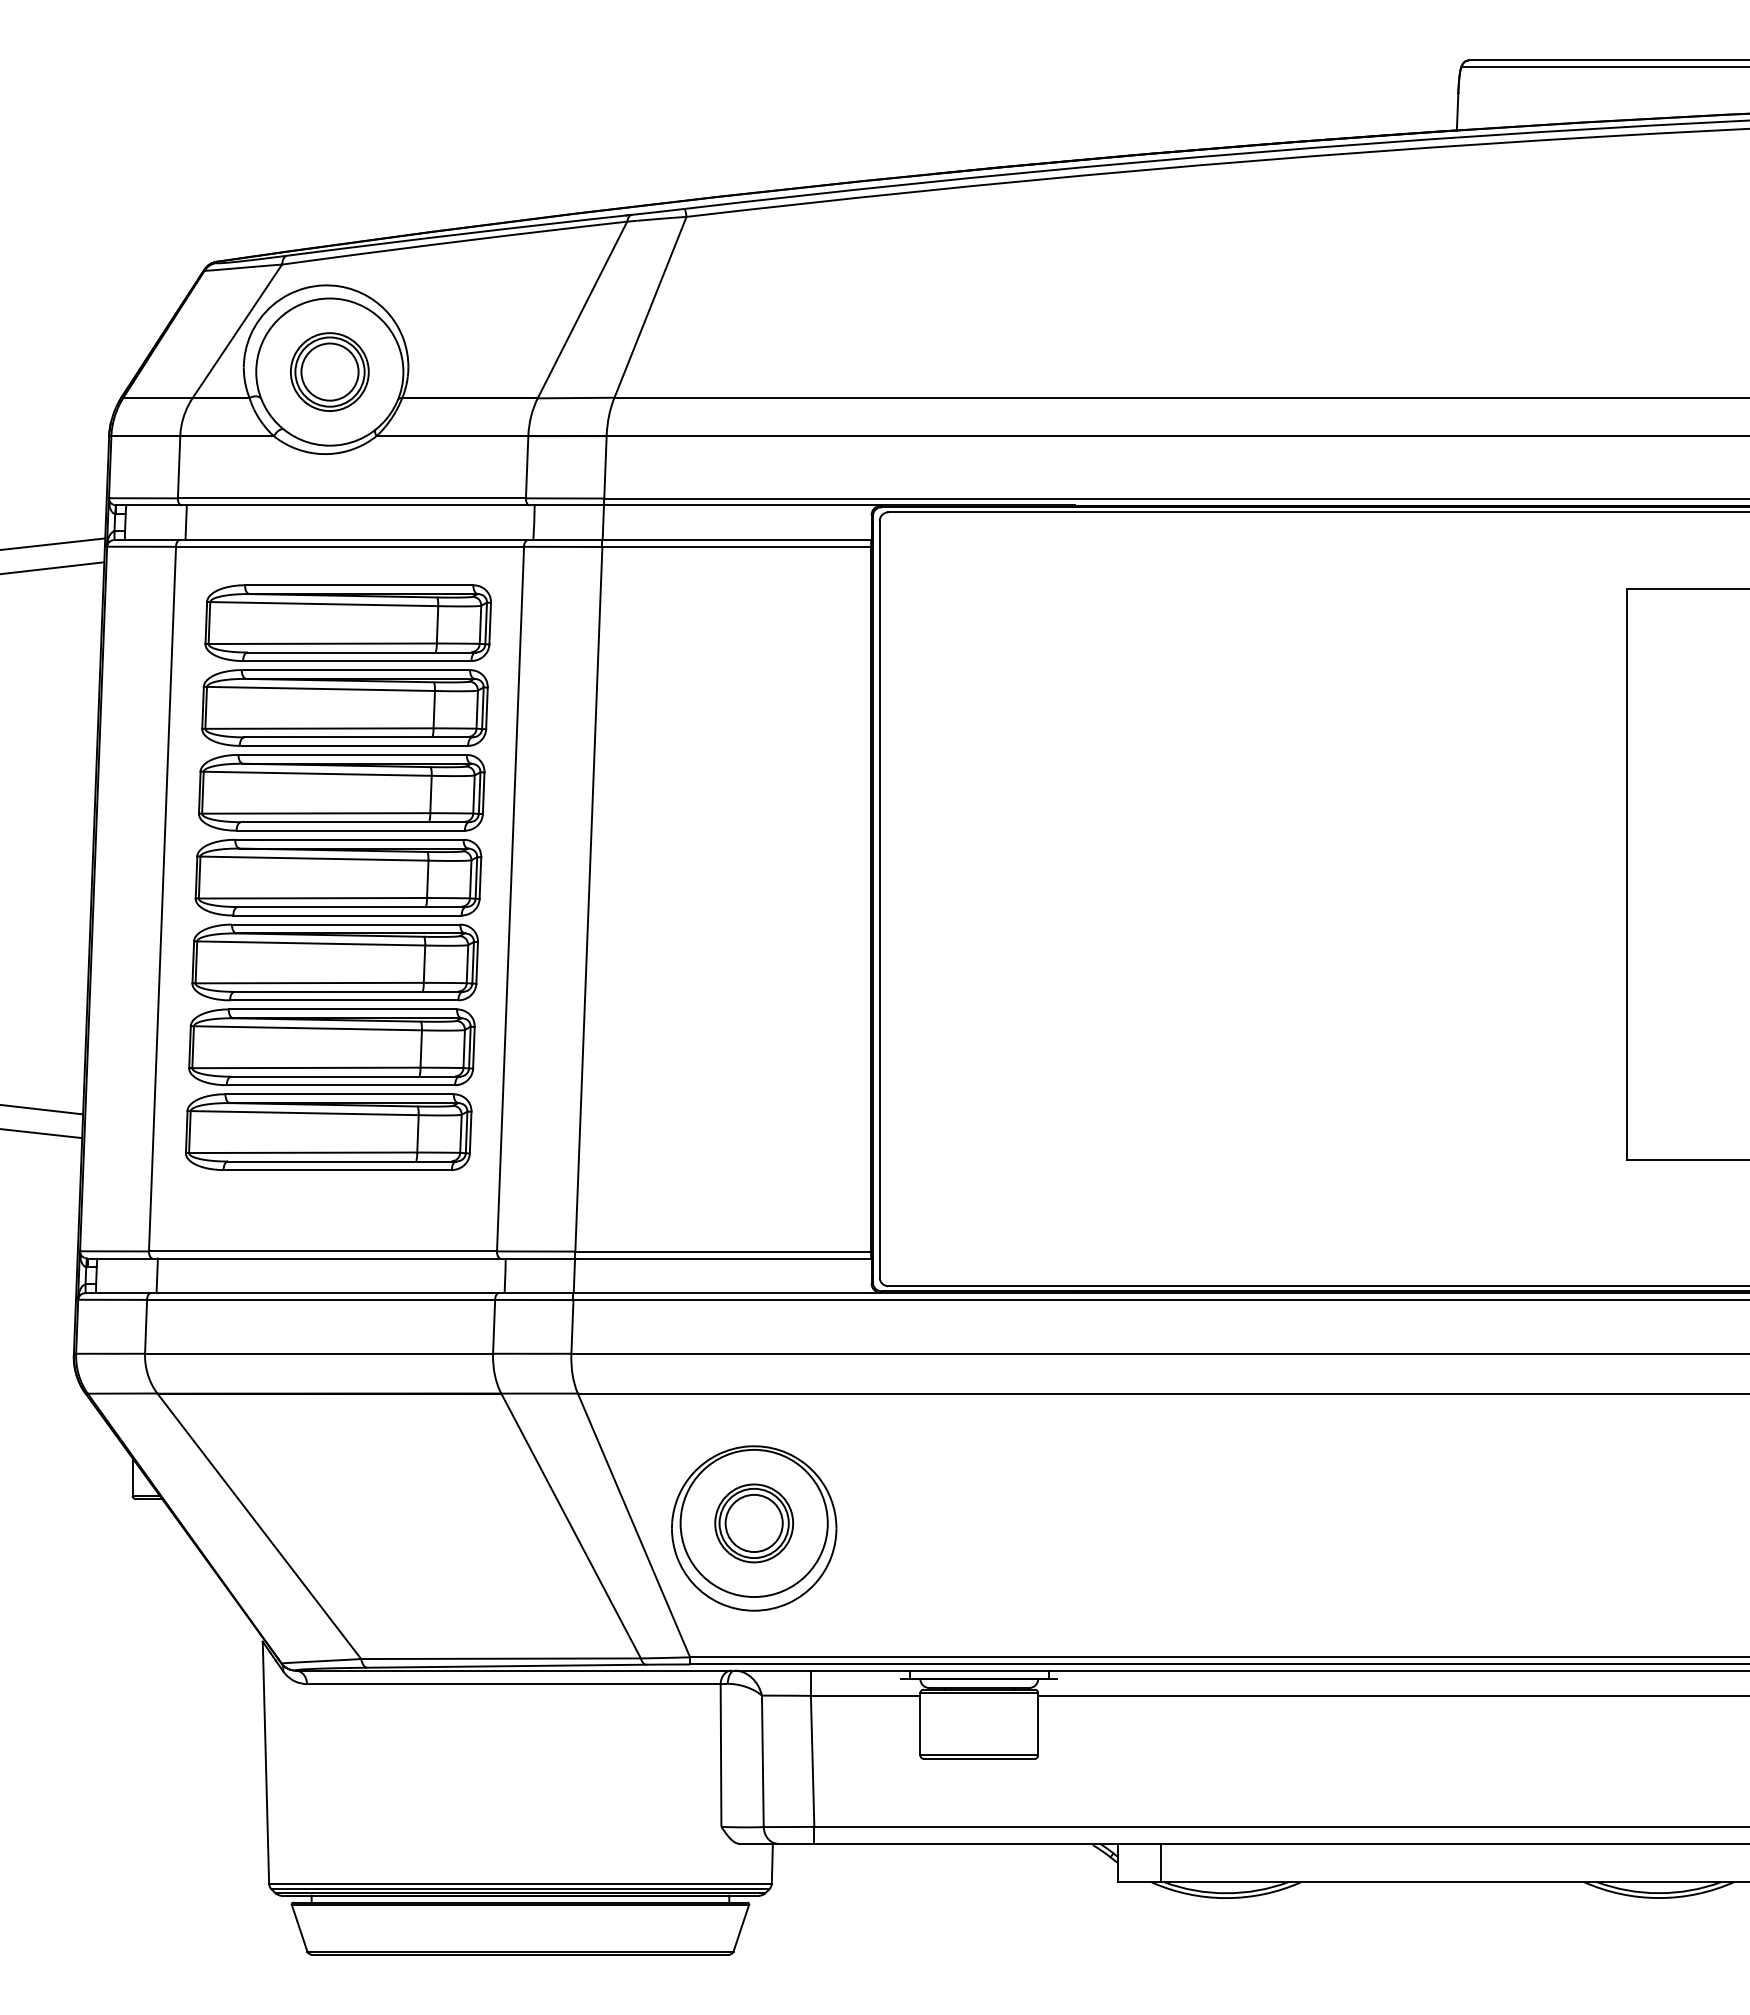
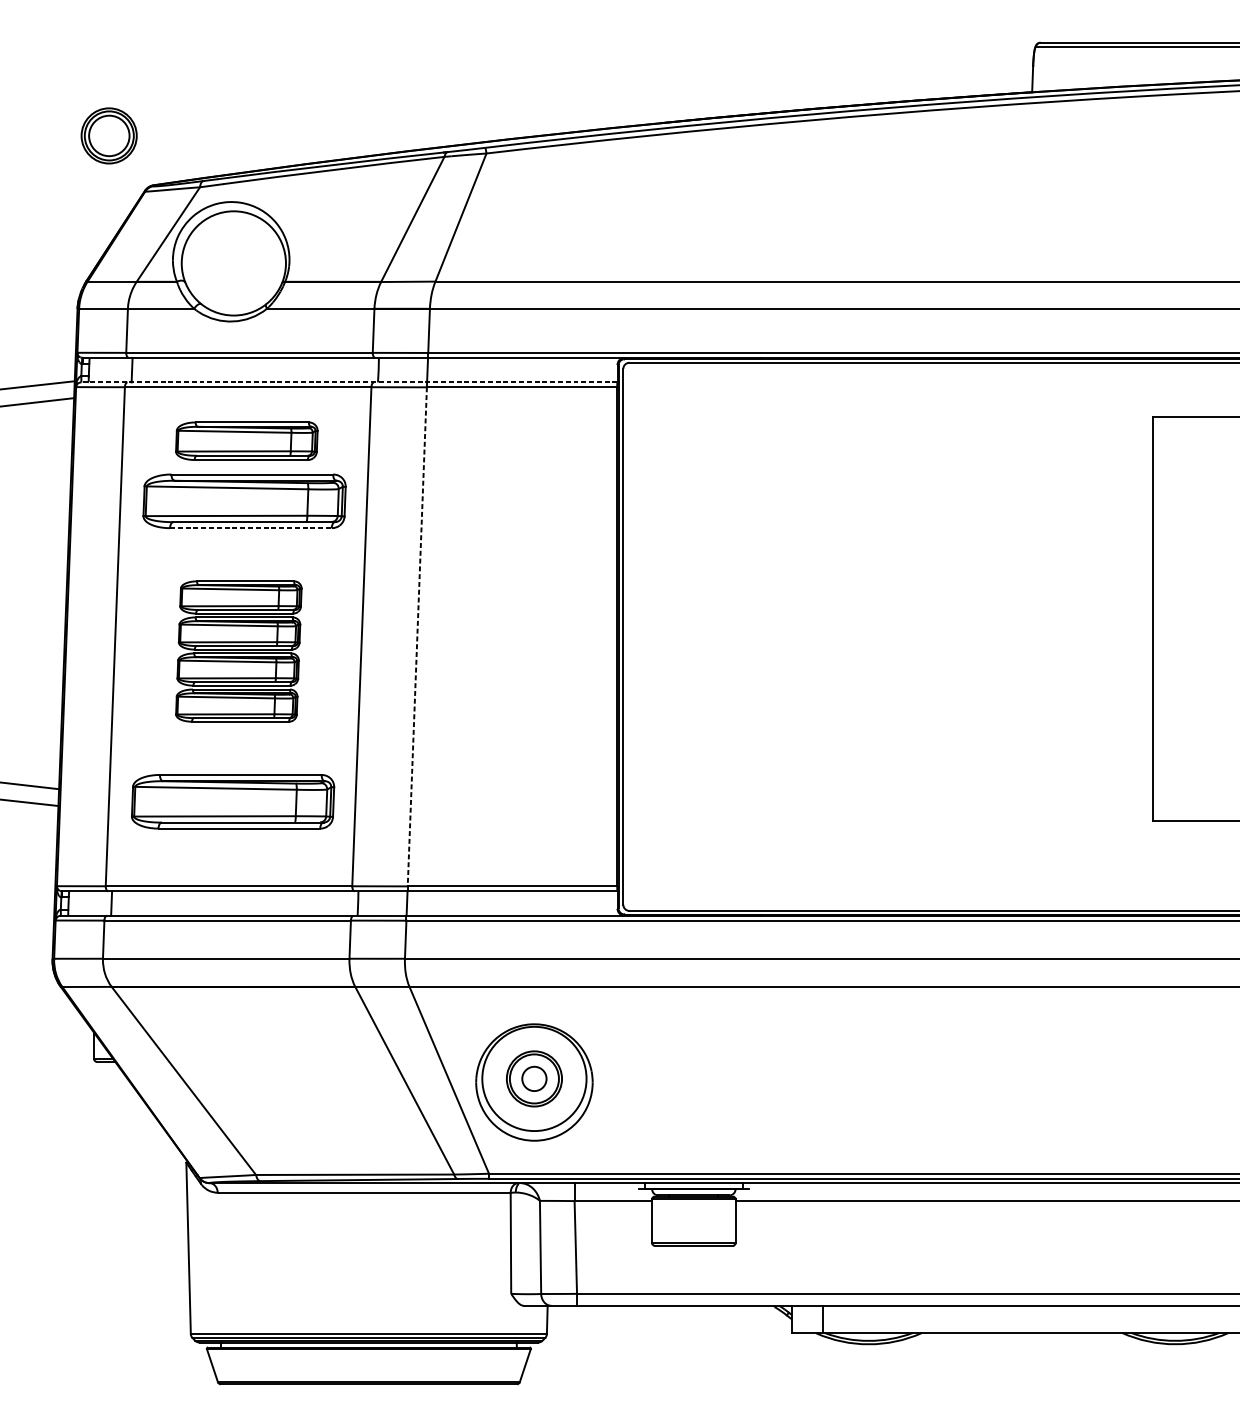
part: (329, 371) -> (108, 135), moved
line: (492, 540) -> (349, 382), solid -> dashed
part: (347, 622) -> (246, 440), size x0.7
line: (354, 745) -> (251, 527), solid -> dashed
line: (588, 899) -> (417, 637), solid -> dashed
part: (336, 919) -> (238, 651), size x0.6
circle: (753, 1523) -> (533, 1078), size x0.6

